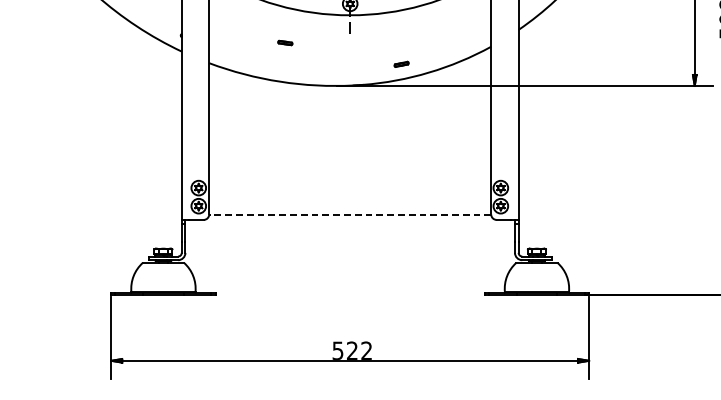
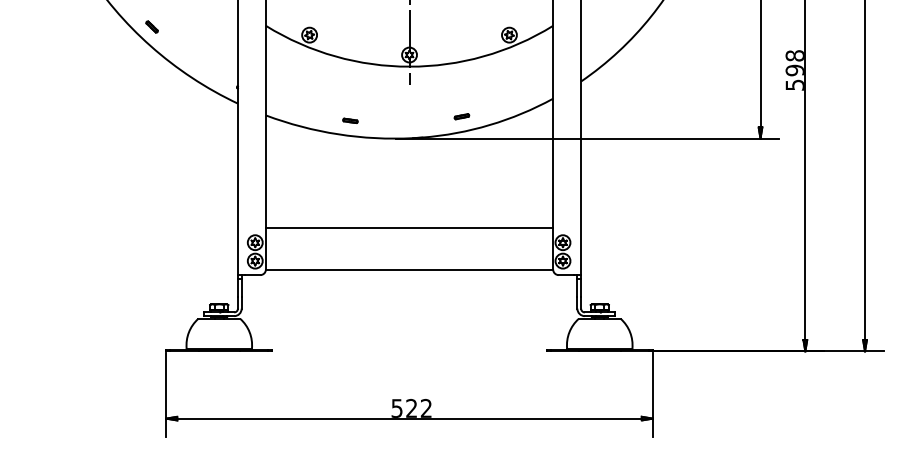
part: (285, 42) -> (350, 120), moved
line: (350, 174) -> (409, 228), added
line: (350, 215) -> (409, 270), dashed -> solid

